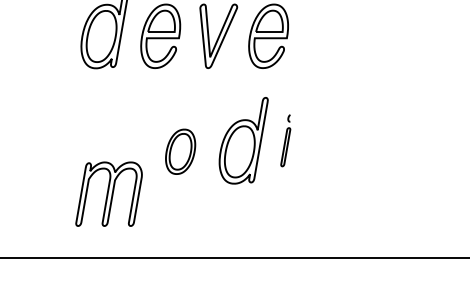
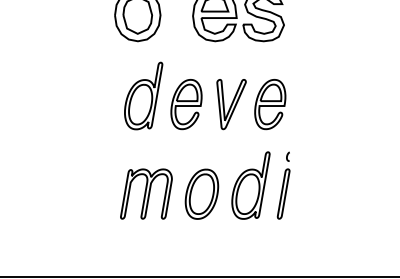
part: (285, 140) -> (283, 185), size x1.67
part: (180, 150) -> (201, 193), size x1.43
part: (109, 193) -> (146, 193), moved

